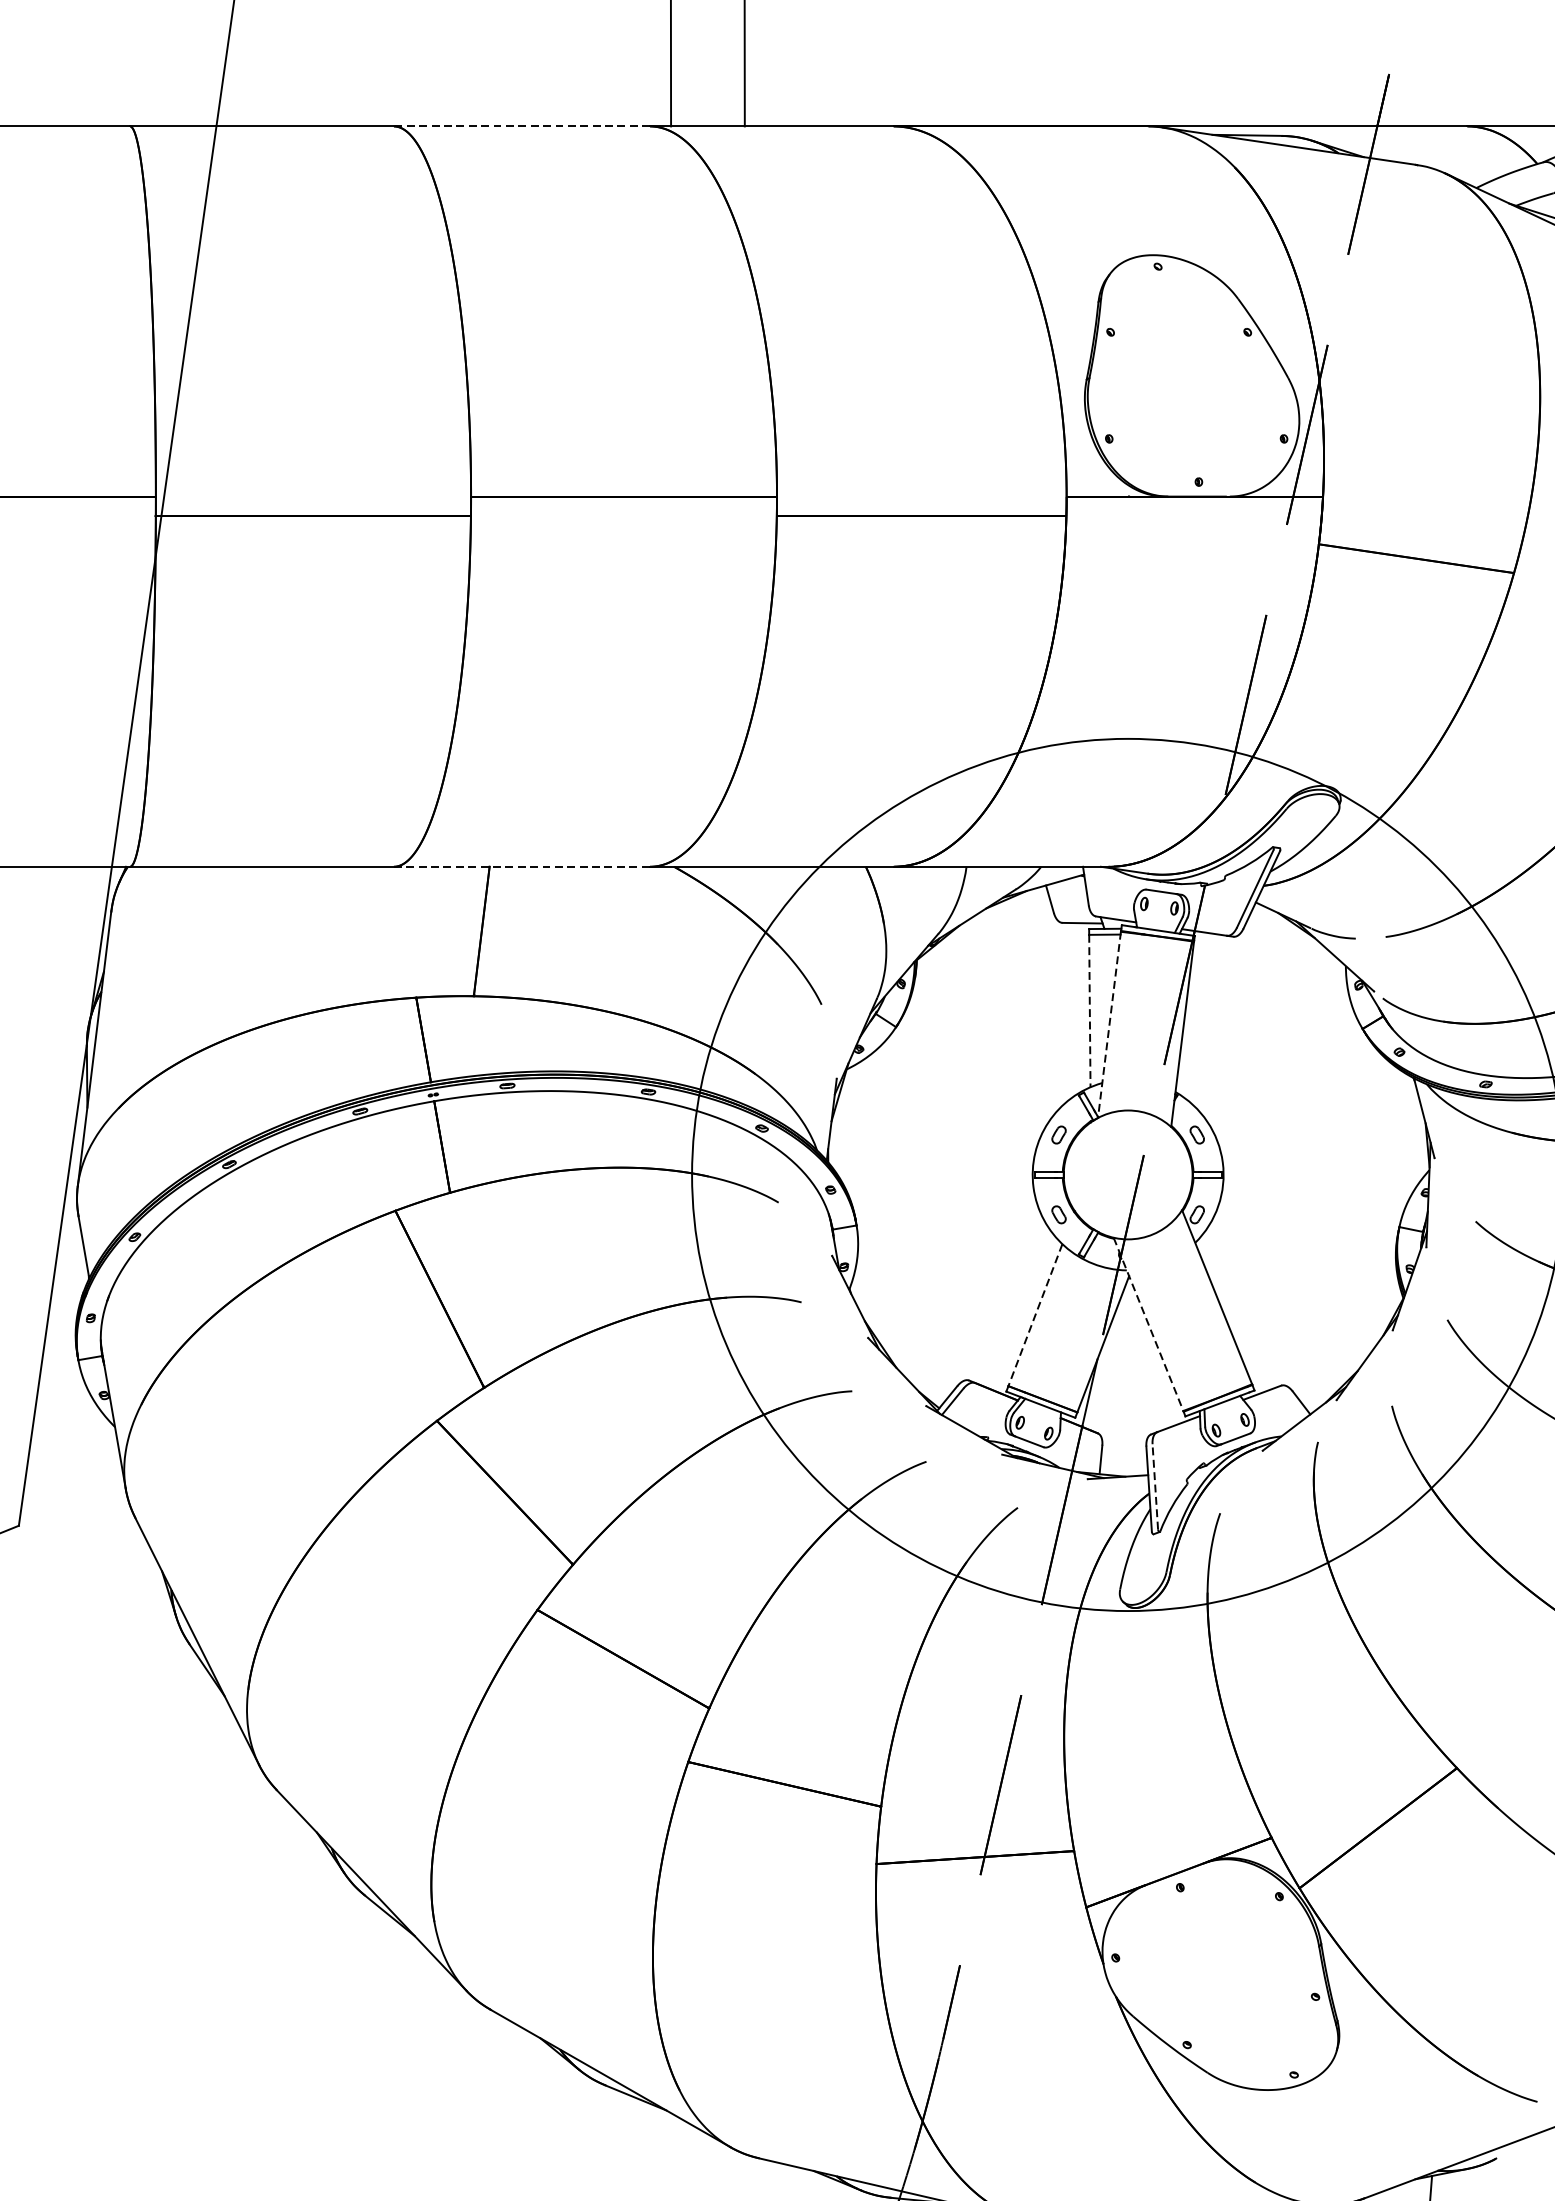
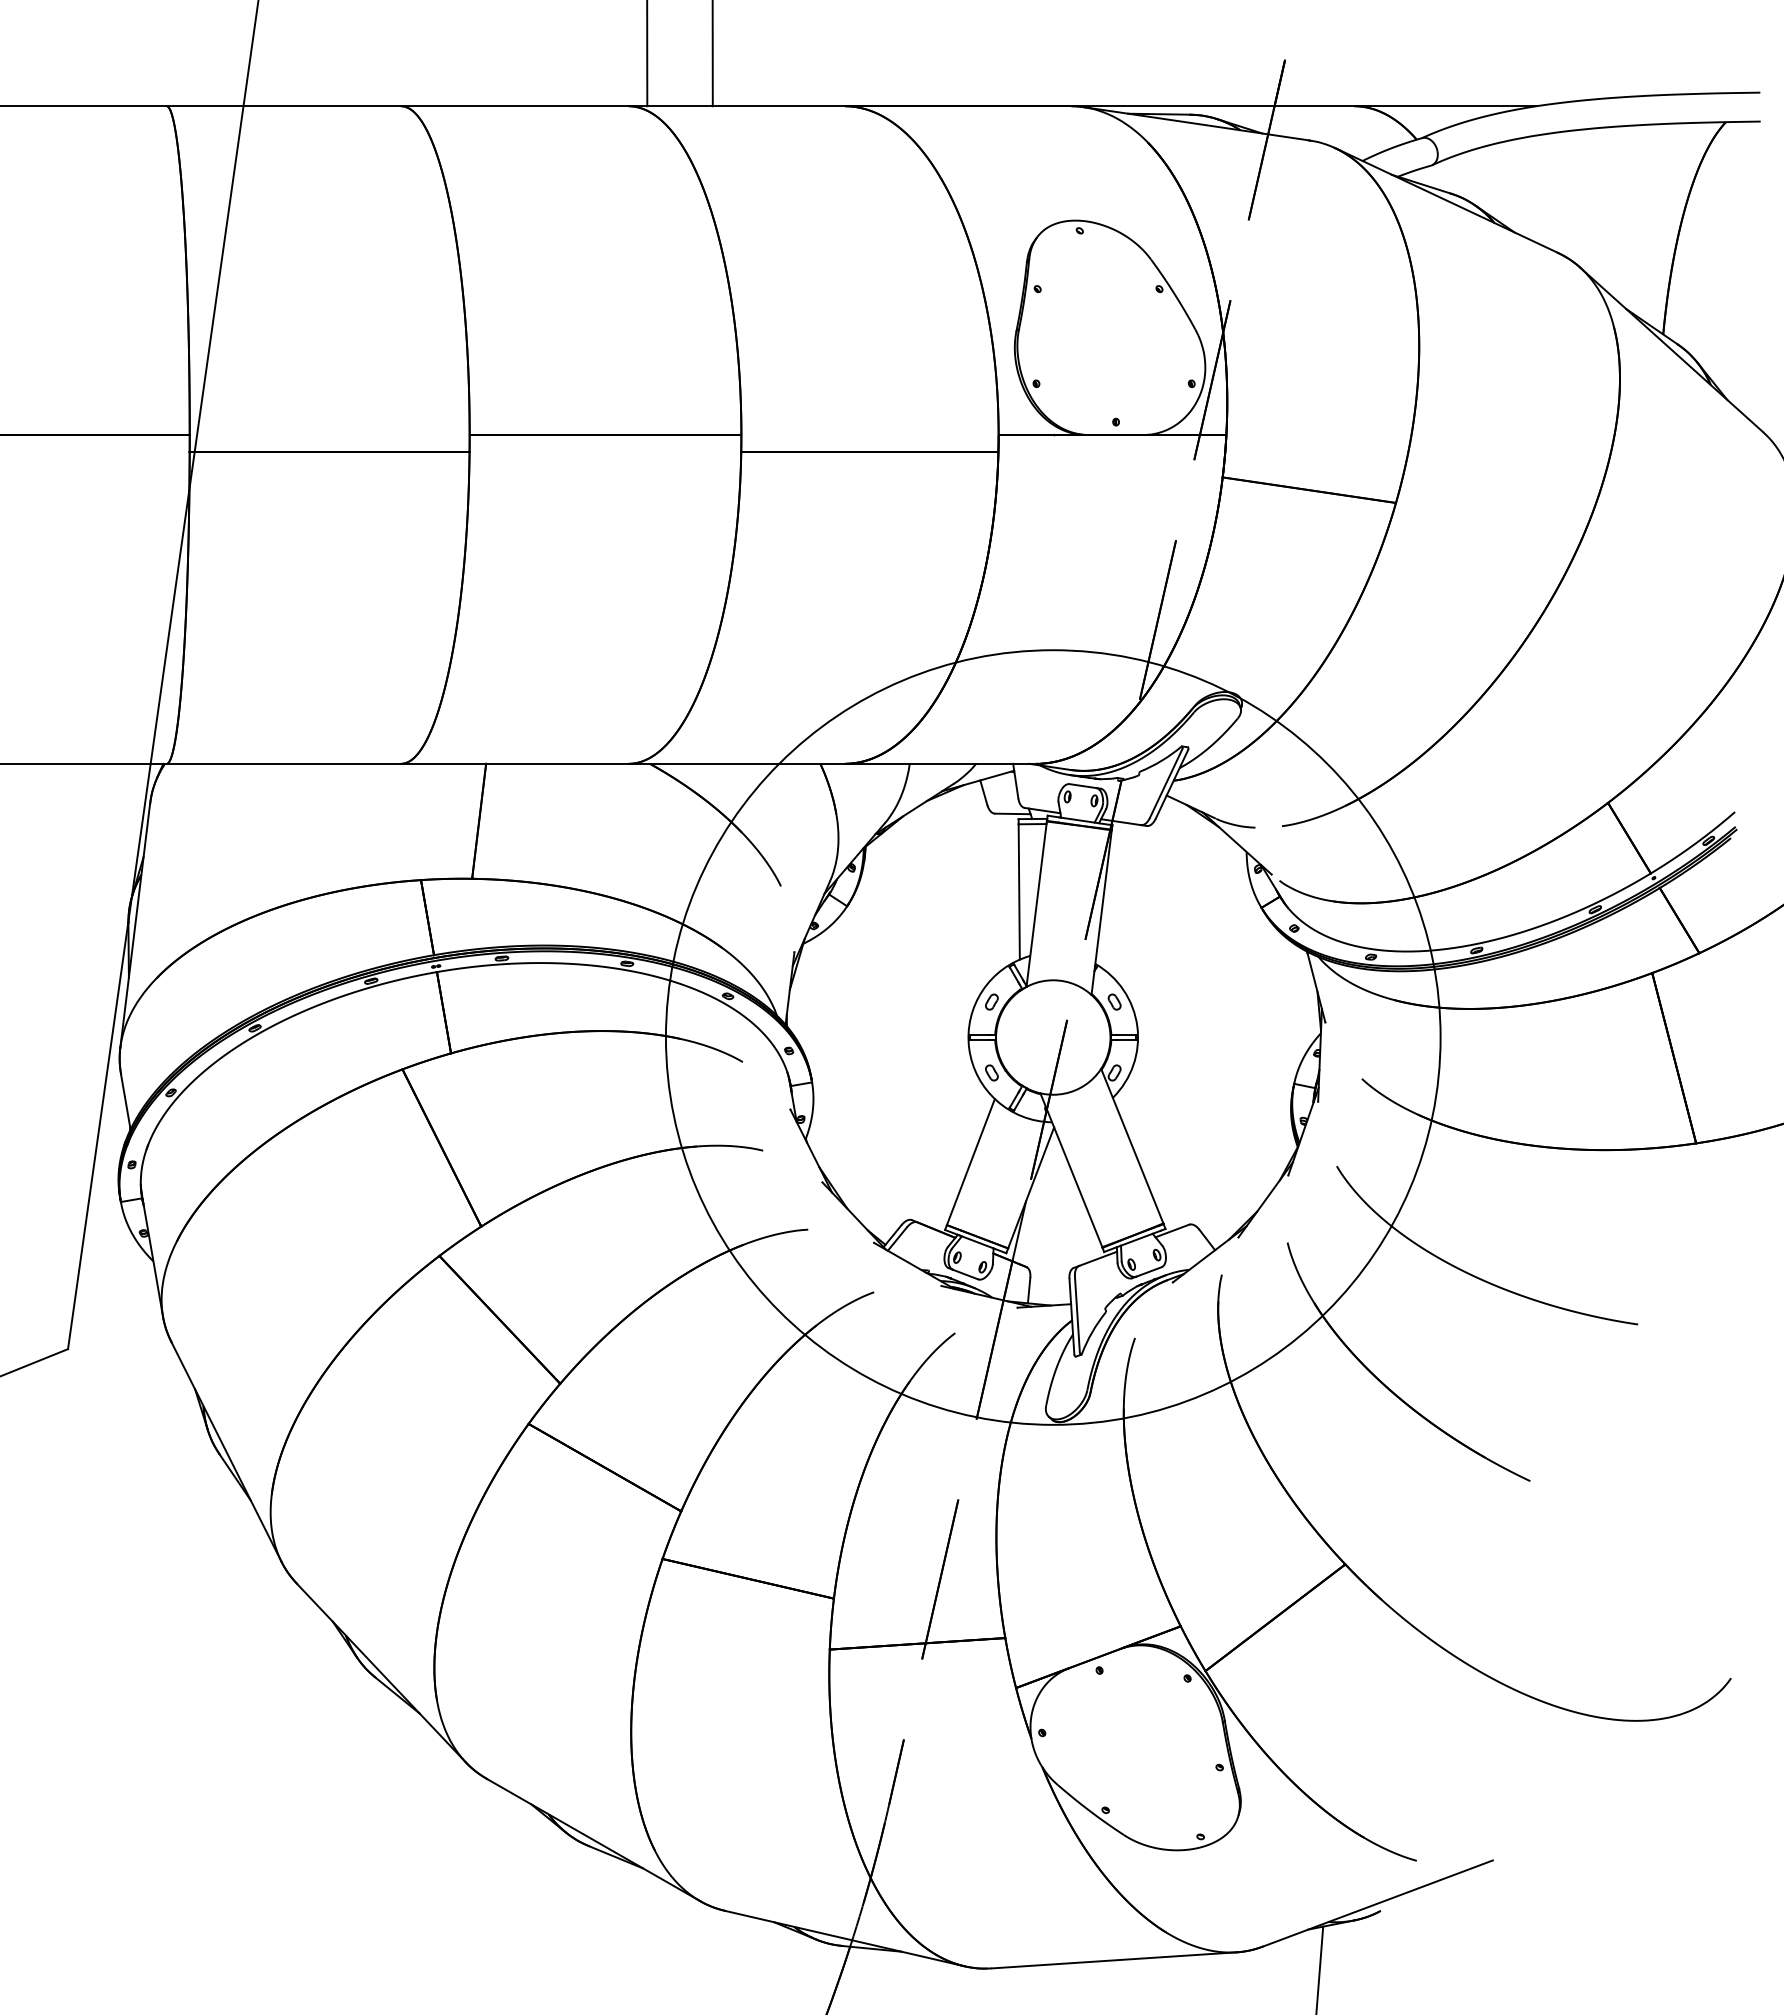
line: (521, 126) -> (514, 106), dashed -> solid
line: (521, 866) -> (514, 763), dashed -> solid
line: (1090, 1010) -> (1019, 891), dashed -> solid
line: (1109, 1025) -> (1036, 904), dashed -> solid
line: (1034, 1315) -> (970, 1162), dashed -> solid
line: (1148, 1324) -> (1071, 1170), dashed -> solid
line: (1155, 1486) -> (1077, 1314), dashed -> solid

